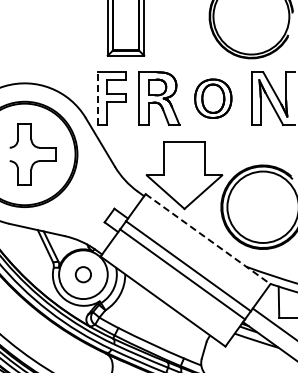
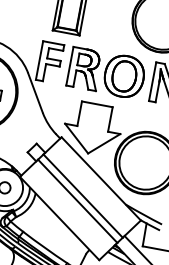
line: (97, 98) -> (39, 60), dashed -> solid
part: (213, 98) -> (124, 76), size x1.43
line: (208, 239) -> (101, 179), dashed -> solid

